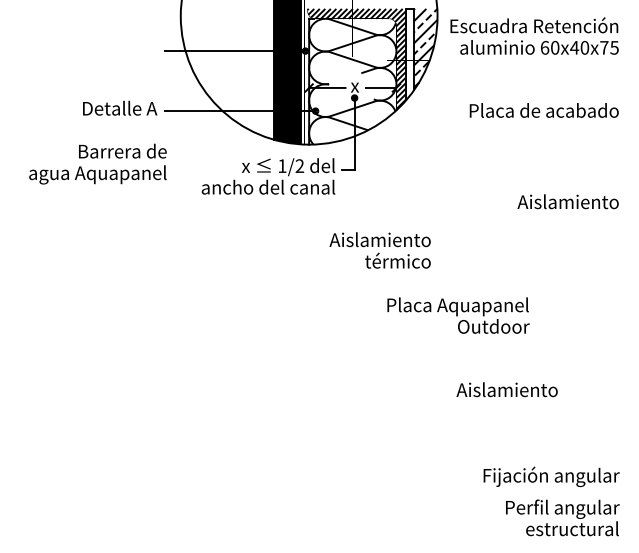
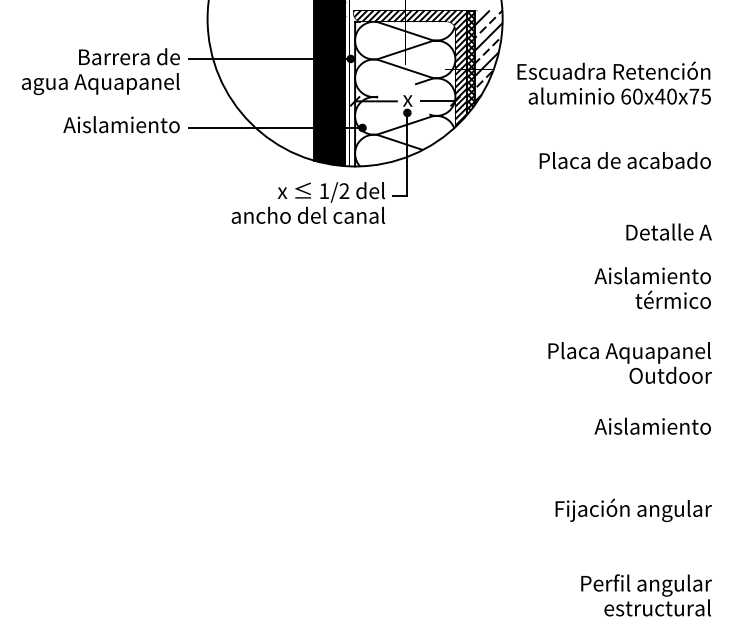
text: (534, 35) -> (614, 82), moved
hatch: (409, 53) -> (470, 61), added
text: (106, 107) -> (122, 123), Detalle A -> Aislamiento
text: (543, 110) -> (624, 160), moved
text: (97, 163) -> (100, 70), moved
text: (568, 201) -> (653, 231), Aislamiento -> Detalle A
text: (379, 250) -> (652, 288), moved
text: (458, 315) -> (630, 362), moved
text: (506, 389) -> (652, 426), moved
text: (551, 476) -> (633, 509), moved

